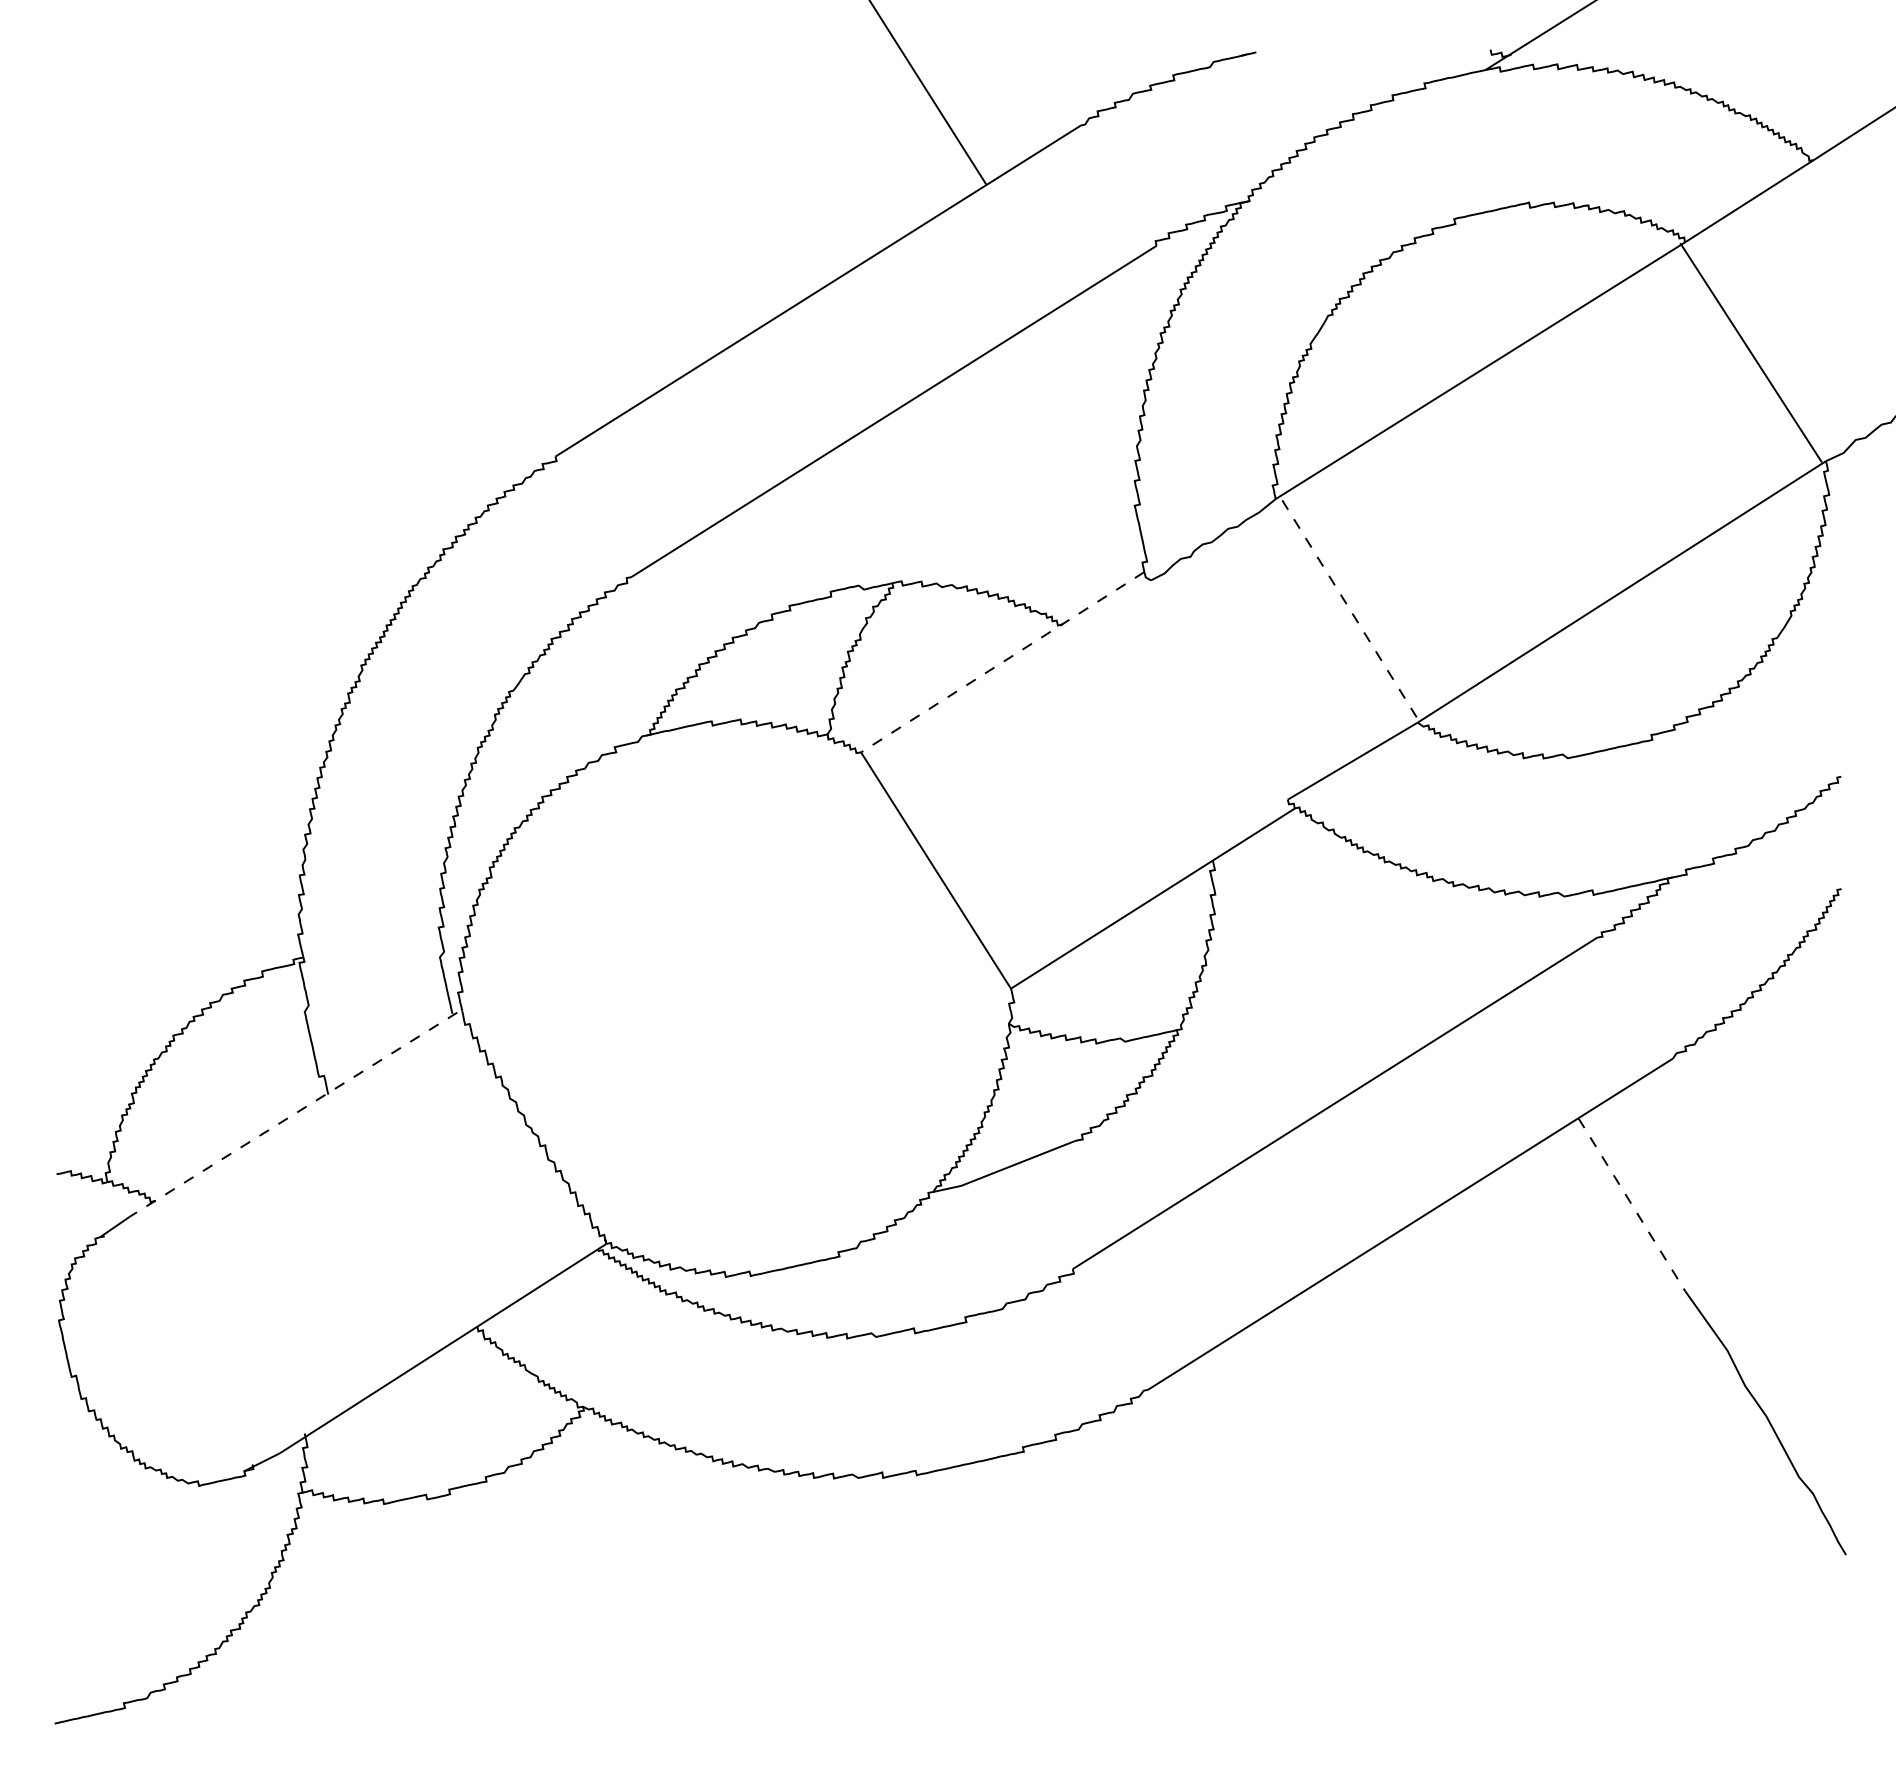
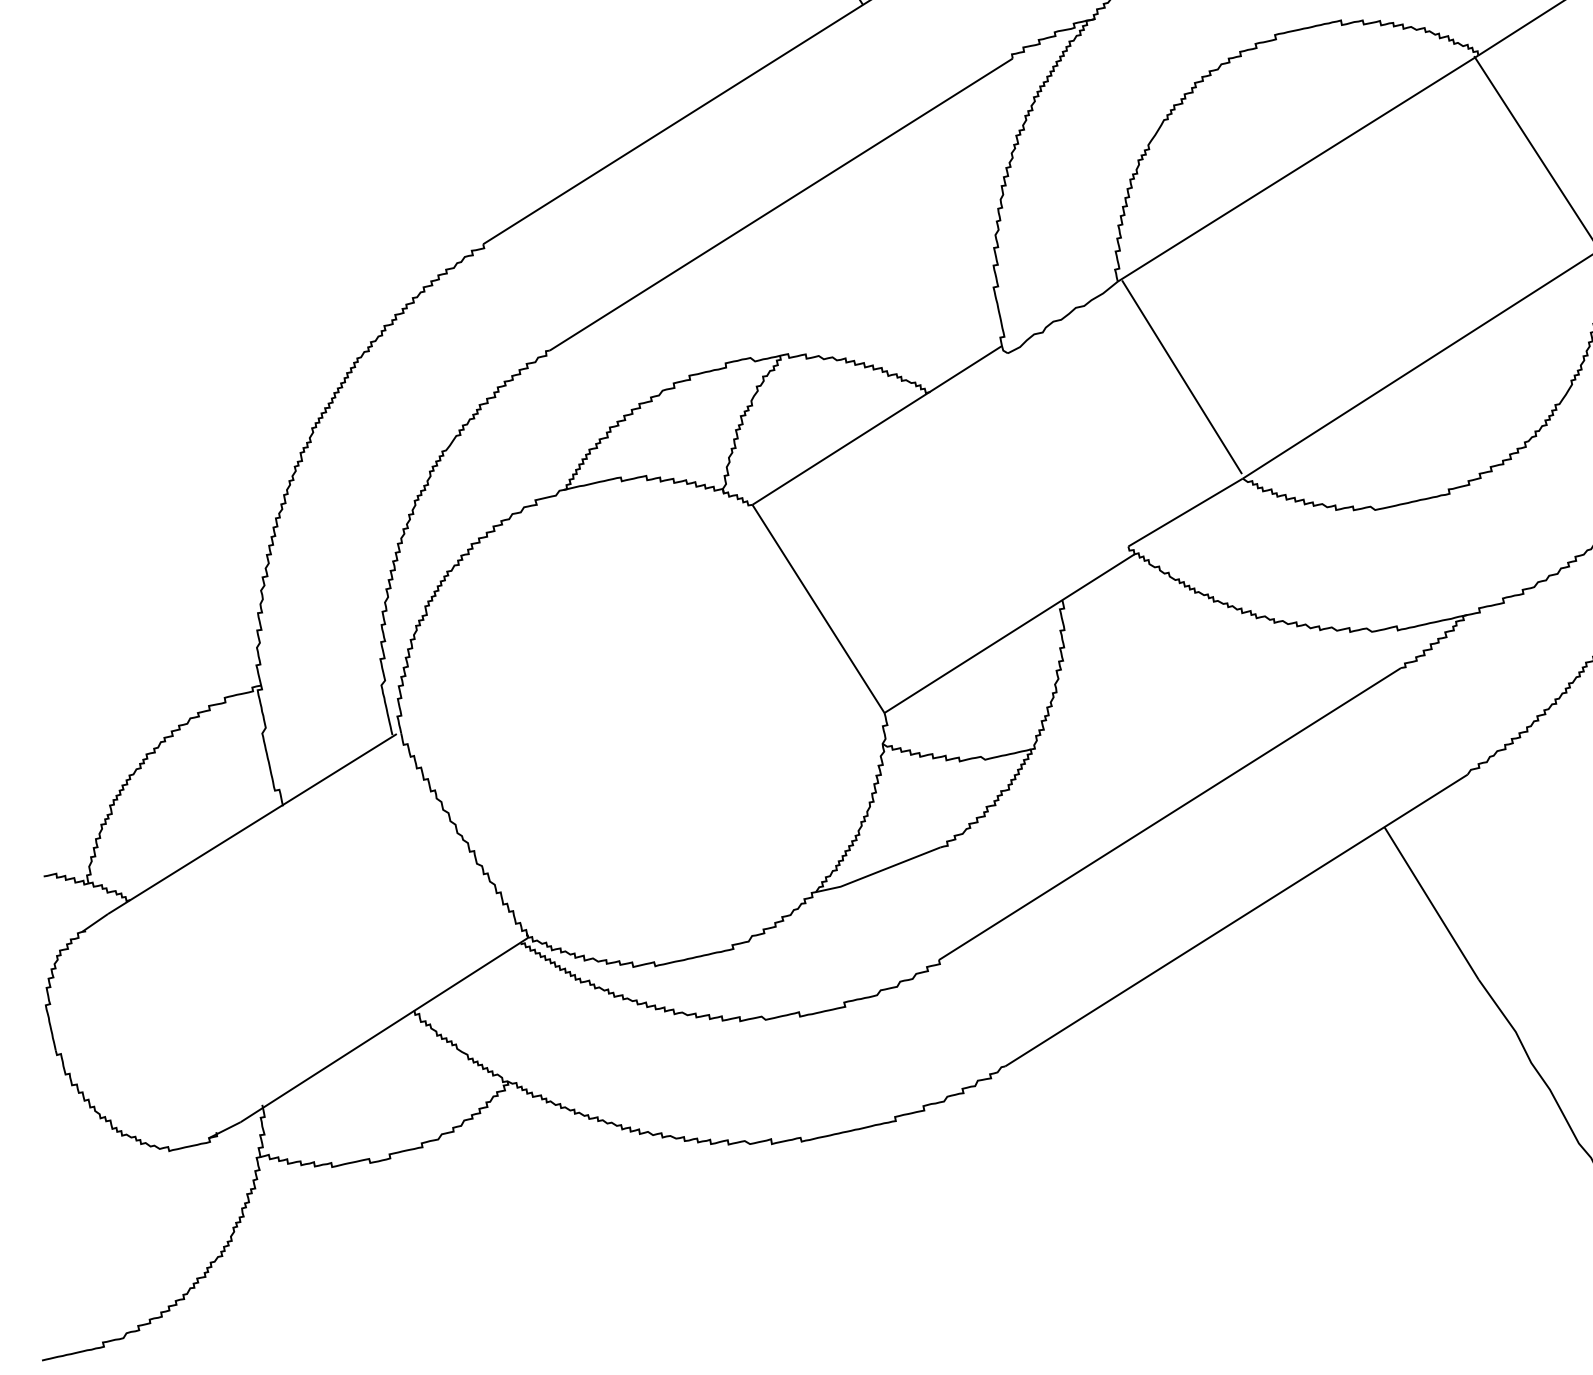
line: (1348, 607) -> (1181, 377), dashed -> solid
line: (1002, 662) -> (877, 425), dashed -> solid
line: (293, 1114) -> (252, 823), dashed -> solid
line: (1632, 1205) -> (1432, 904), dashed -> solid

